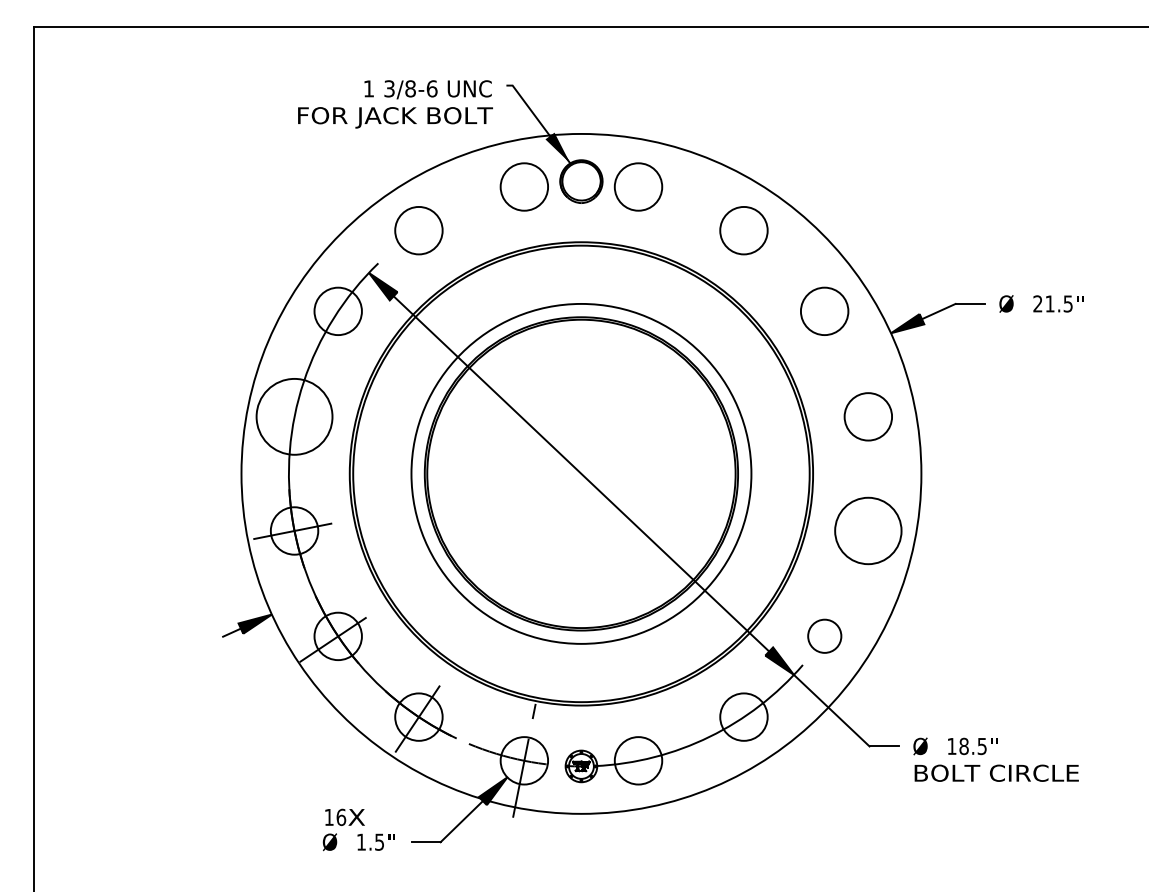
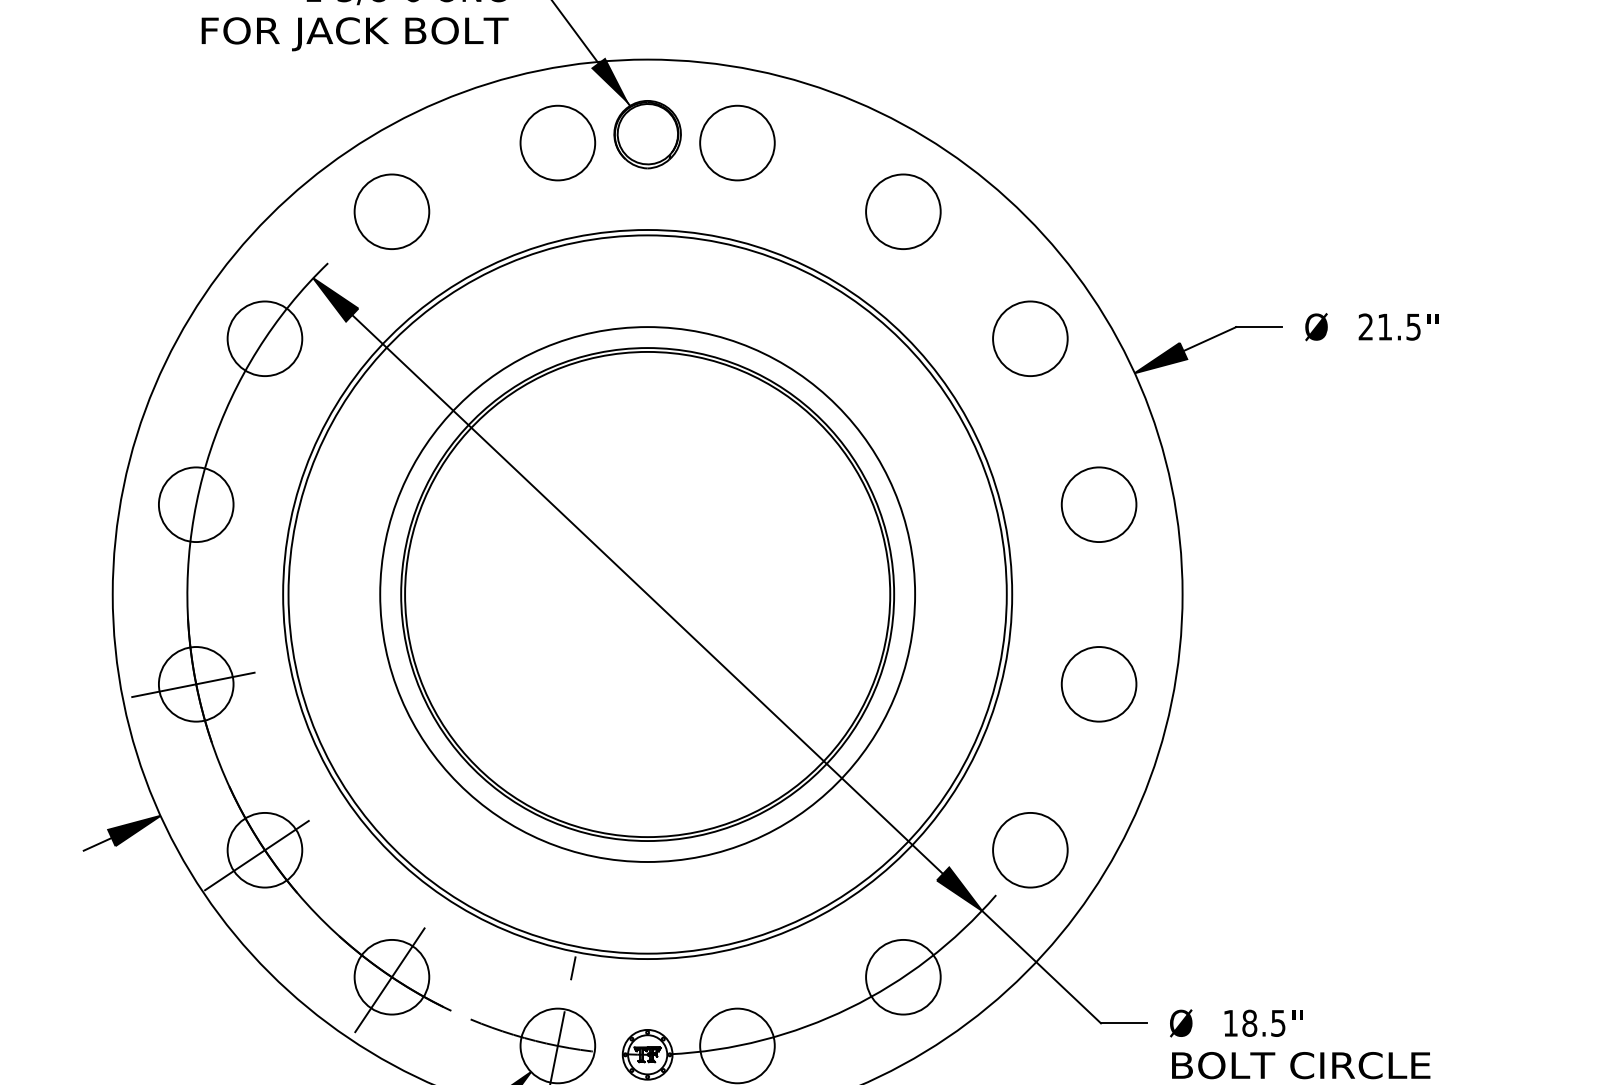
circle: (294, 416) -> (196, 504), size x0.62
circle: (868, 530) -> (1099, 683), size x0.71
circle: (824, 635) -> (1030, 848), size x1.43

